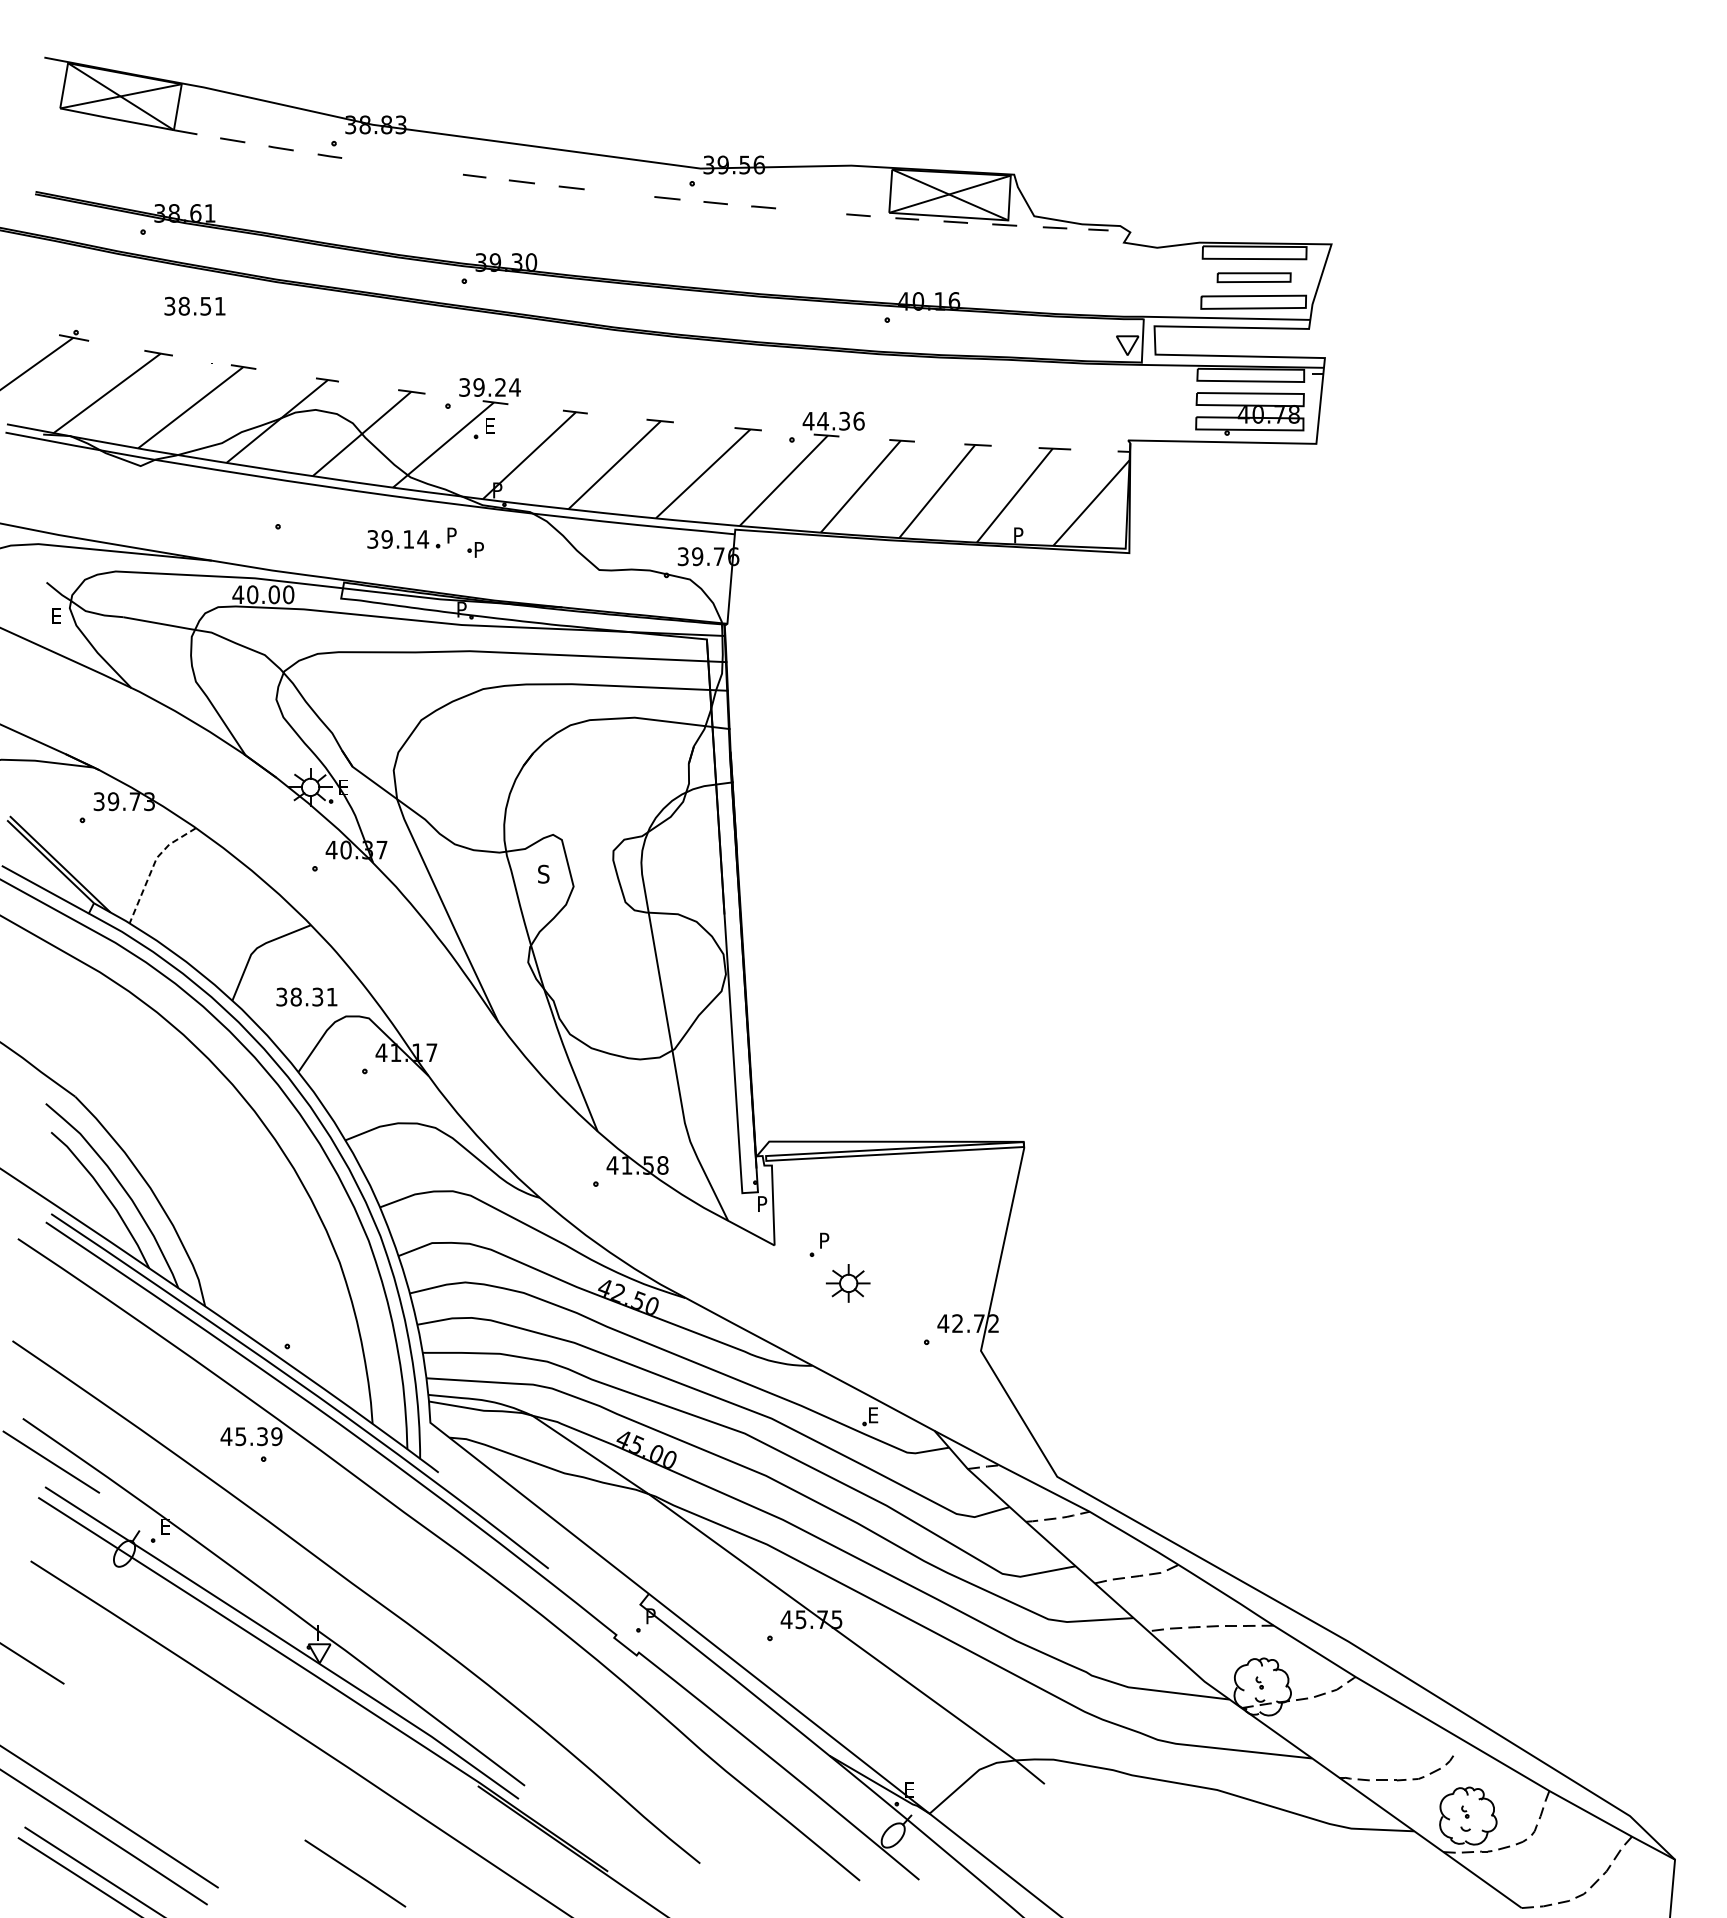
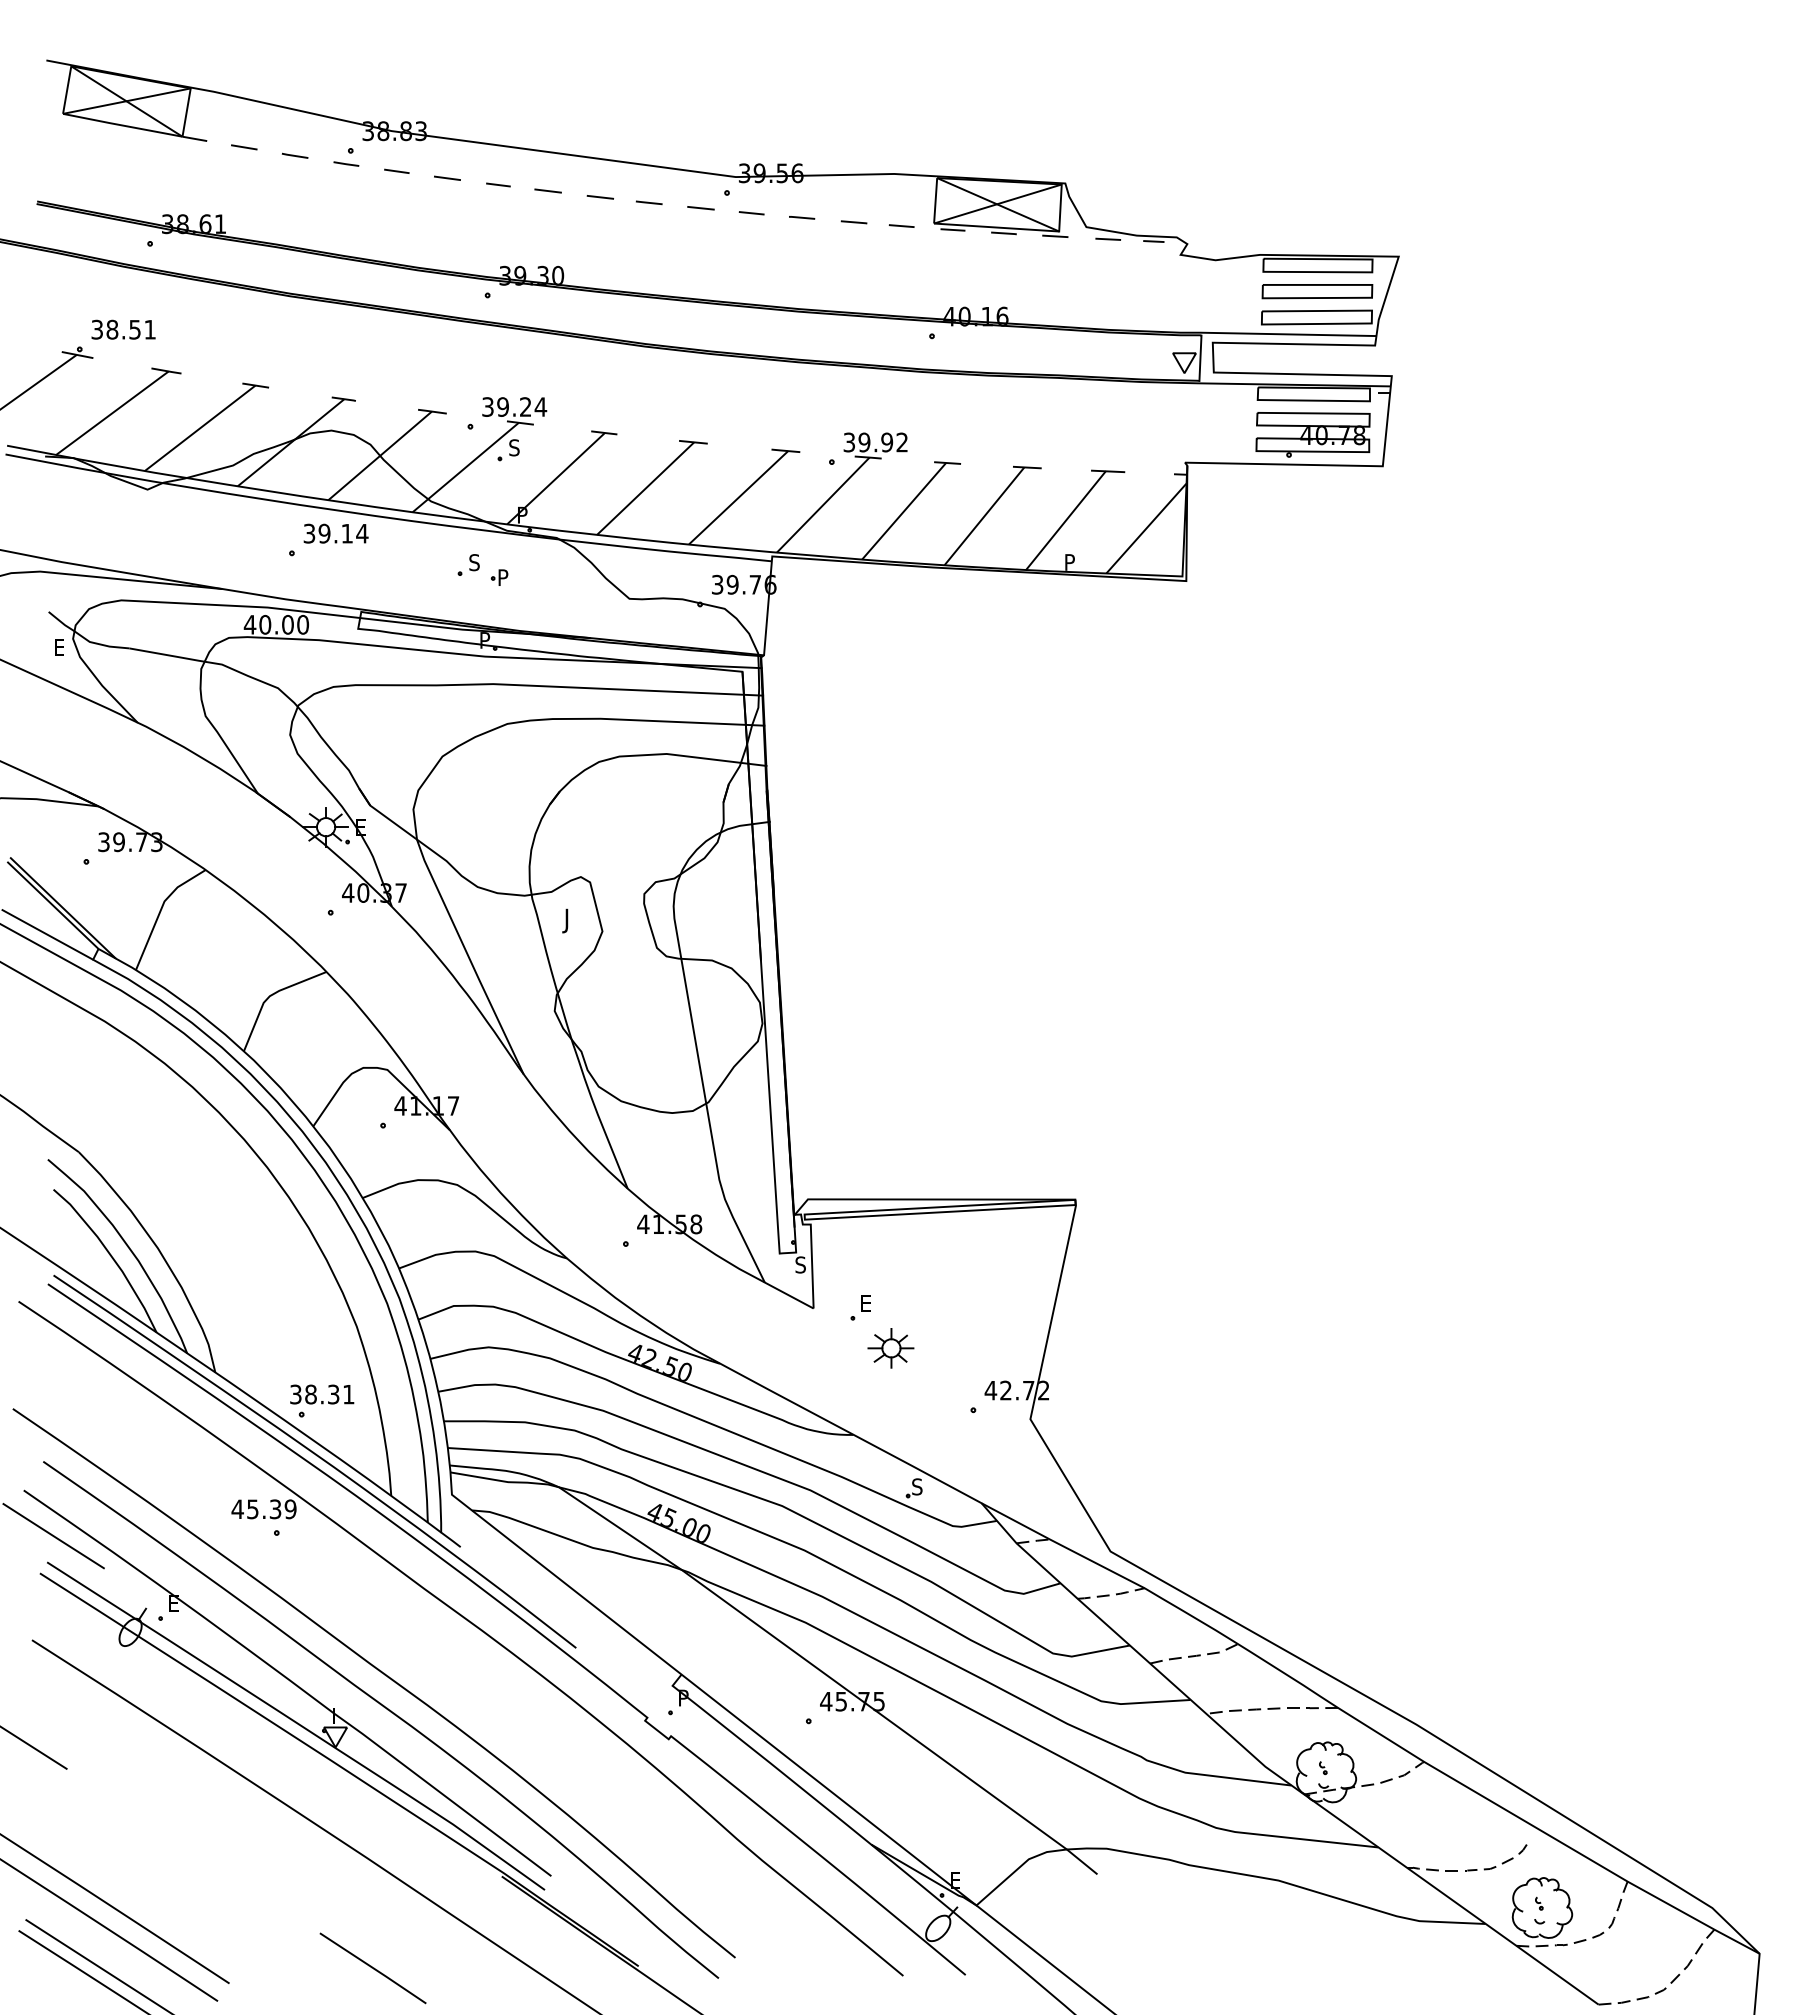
line: (377, 162) -> (396, 170), added
line: (426, 169) -> (447, 177), added
line: (617, 192) -> (648, 202), added
line: (812, 211) -> (853, 222), added
part: (1254, 277) -> (1317, 291), size x1.43
text: (194, 306) -> (123, 329), moved
text: (833, 421) -> (875, 442), 44.36 -> 39.92
text: (489, 425) -> (514, 447), E -> S
text: (451, 535) -> (474, 562), P -> S
text: (397, 539) -> (335, 533), moved
line: (152, 866) -> (160, 910), dashed -> solid
text: (542, 876) -> (569, 920), S -> J
text: (307, 997) -> (322, 1394), moved
text: (762, 1203) -> (800, 1264), P -> S
text: (824, 1240) -> (865, 1303), P -> E
text: (873, 1414) -> (917, 1486), E -> S
curve: (369, 1628) -> (387, 1710), added

